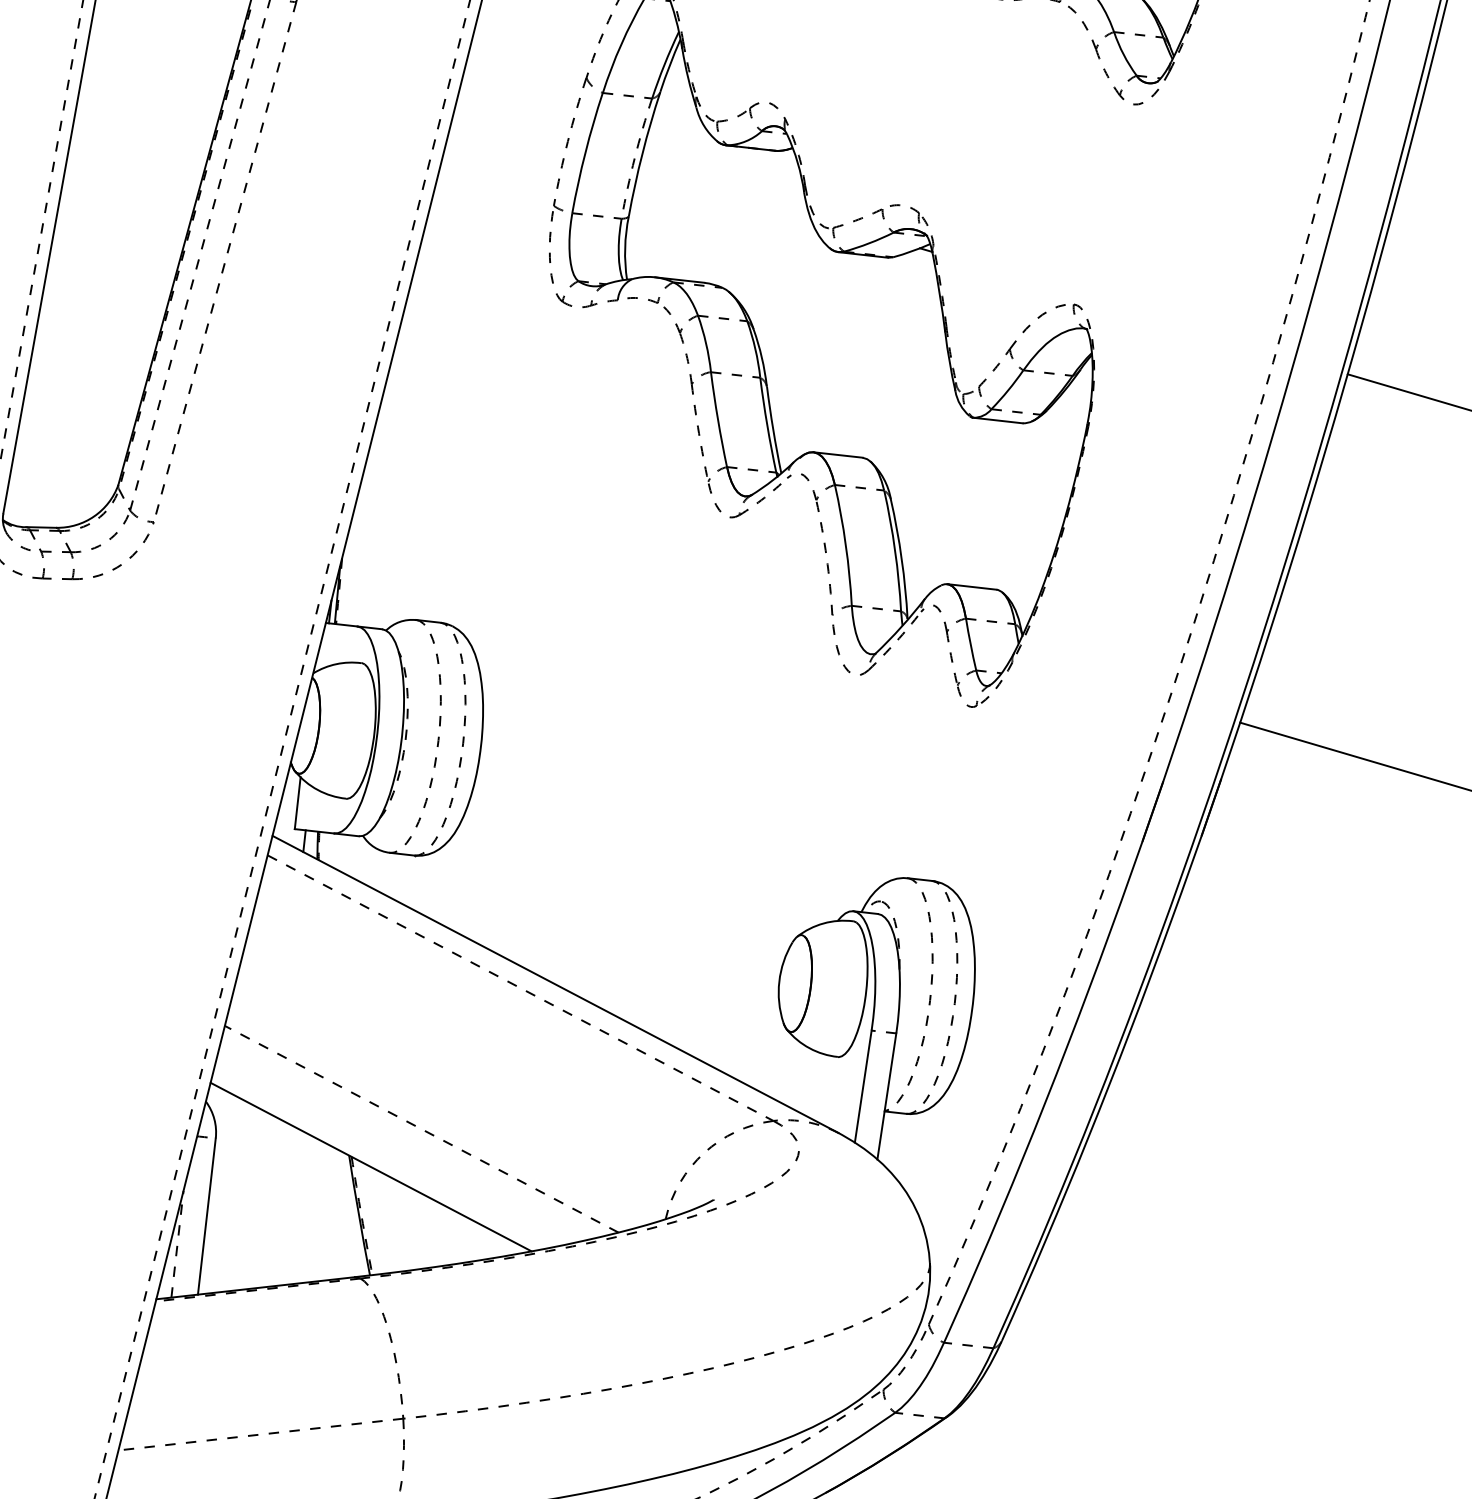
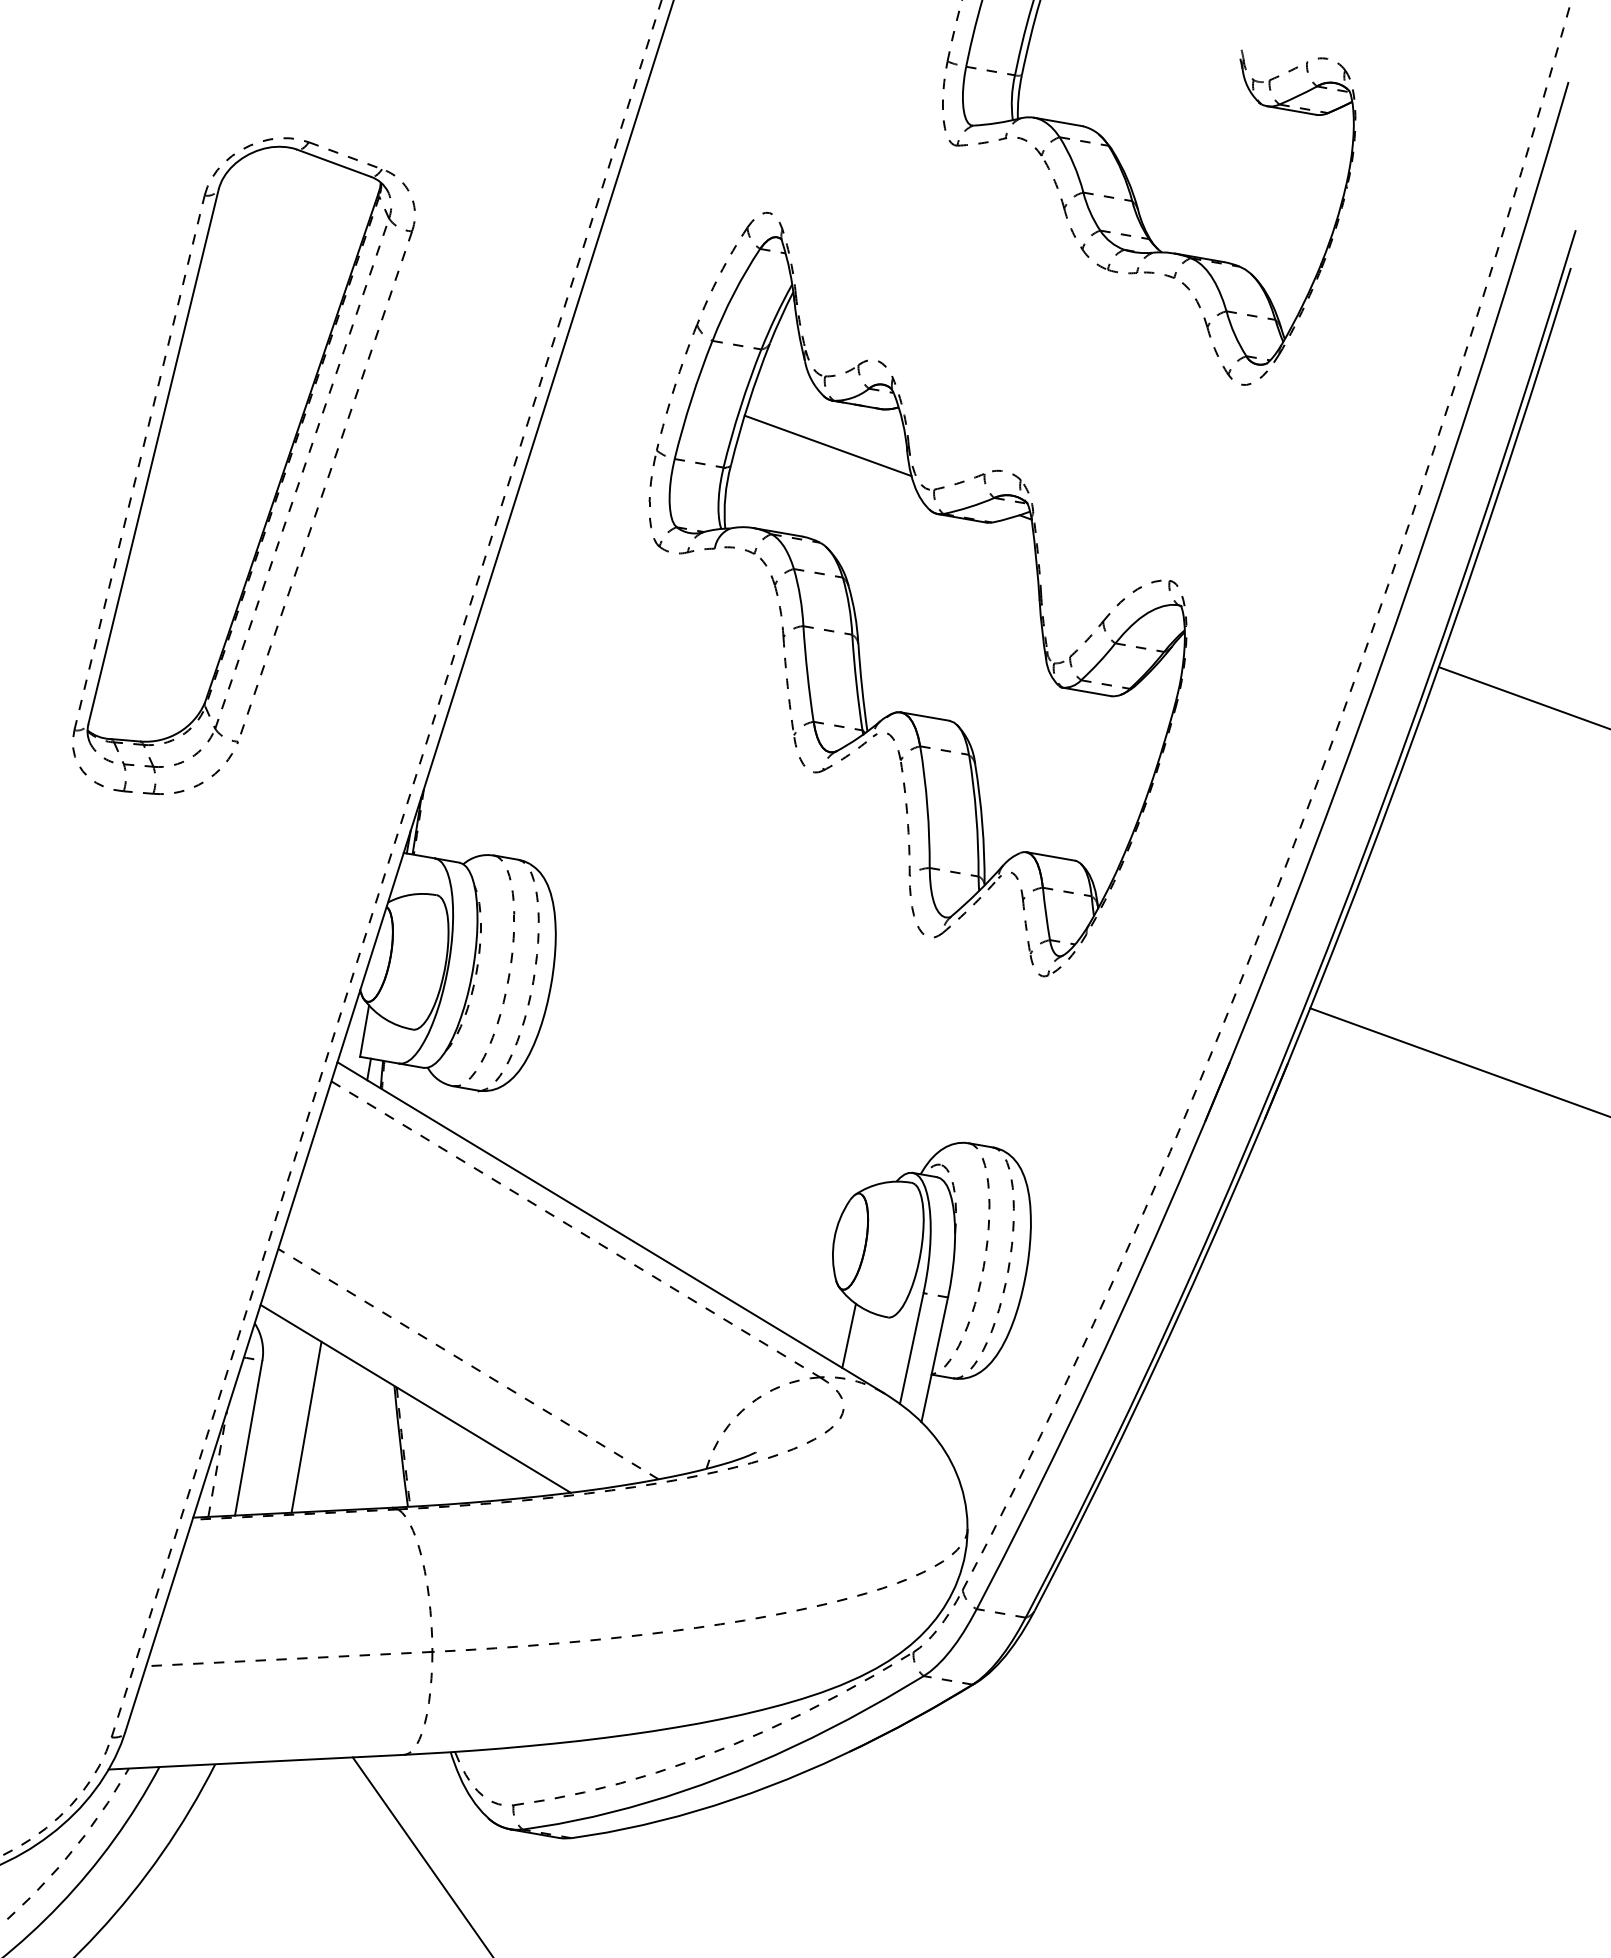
arc: (634, 157) -> (740, 407), dashed -> solid
line: (724, 190) -> (827, 445), added
line: (799, 1077) -> (848, 1335), added
line: (263, 1201) -> (306, 1426), added

